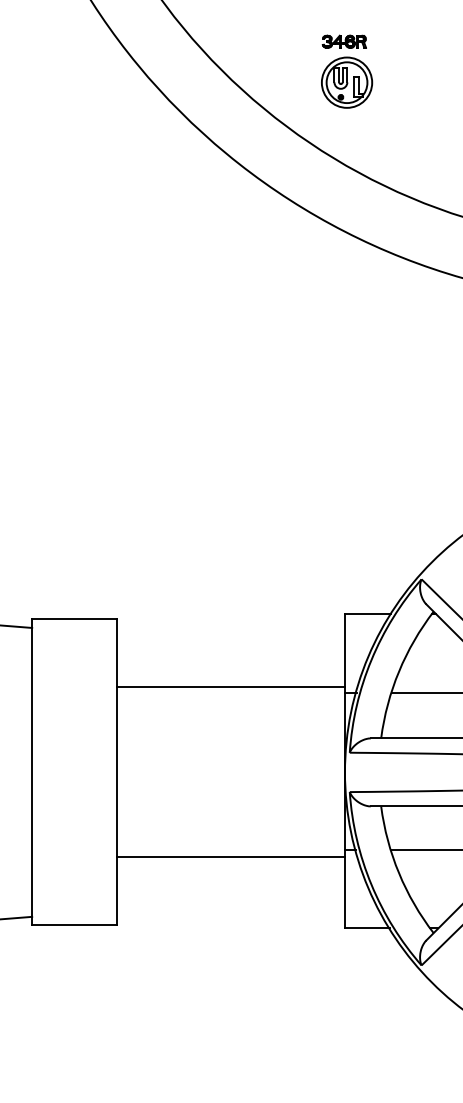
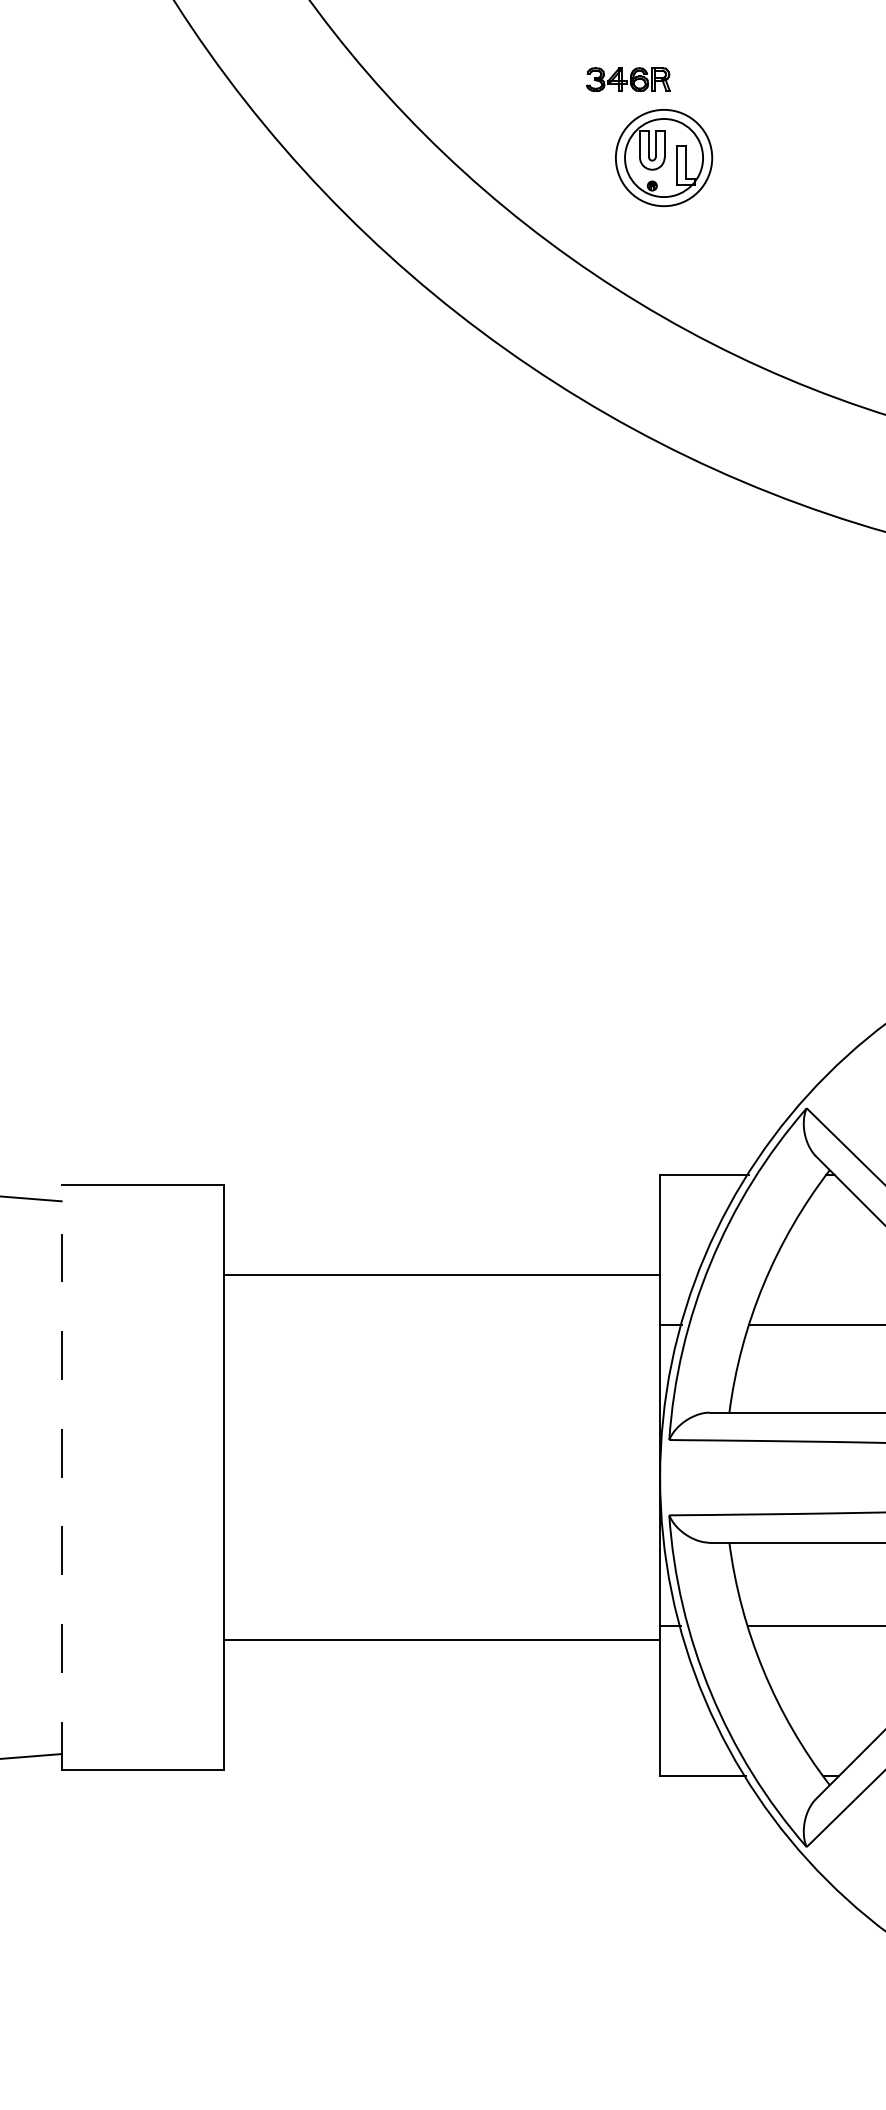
part: (343, 41) -> (626, 79), moved
line: (230, 687) -> (441, 1275), moved
line: (32, 772) -> (62, 1477), solid -> dashed

